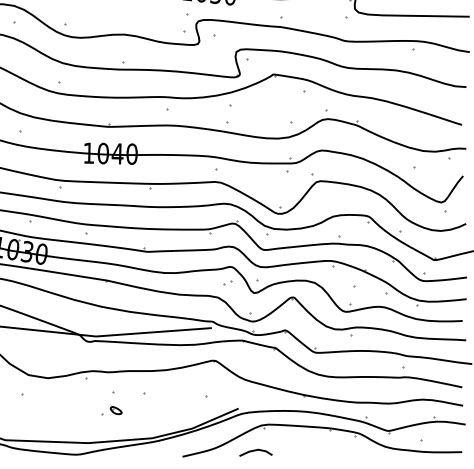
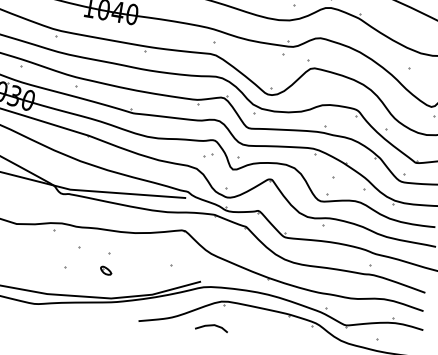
part: (115, 410) -> (105, 270), moved

